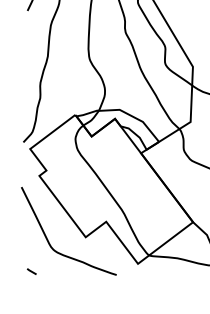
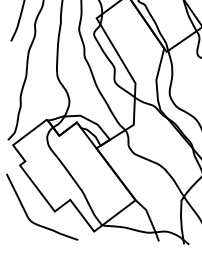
line: (30, 271) -> (13, 237), removed

